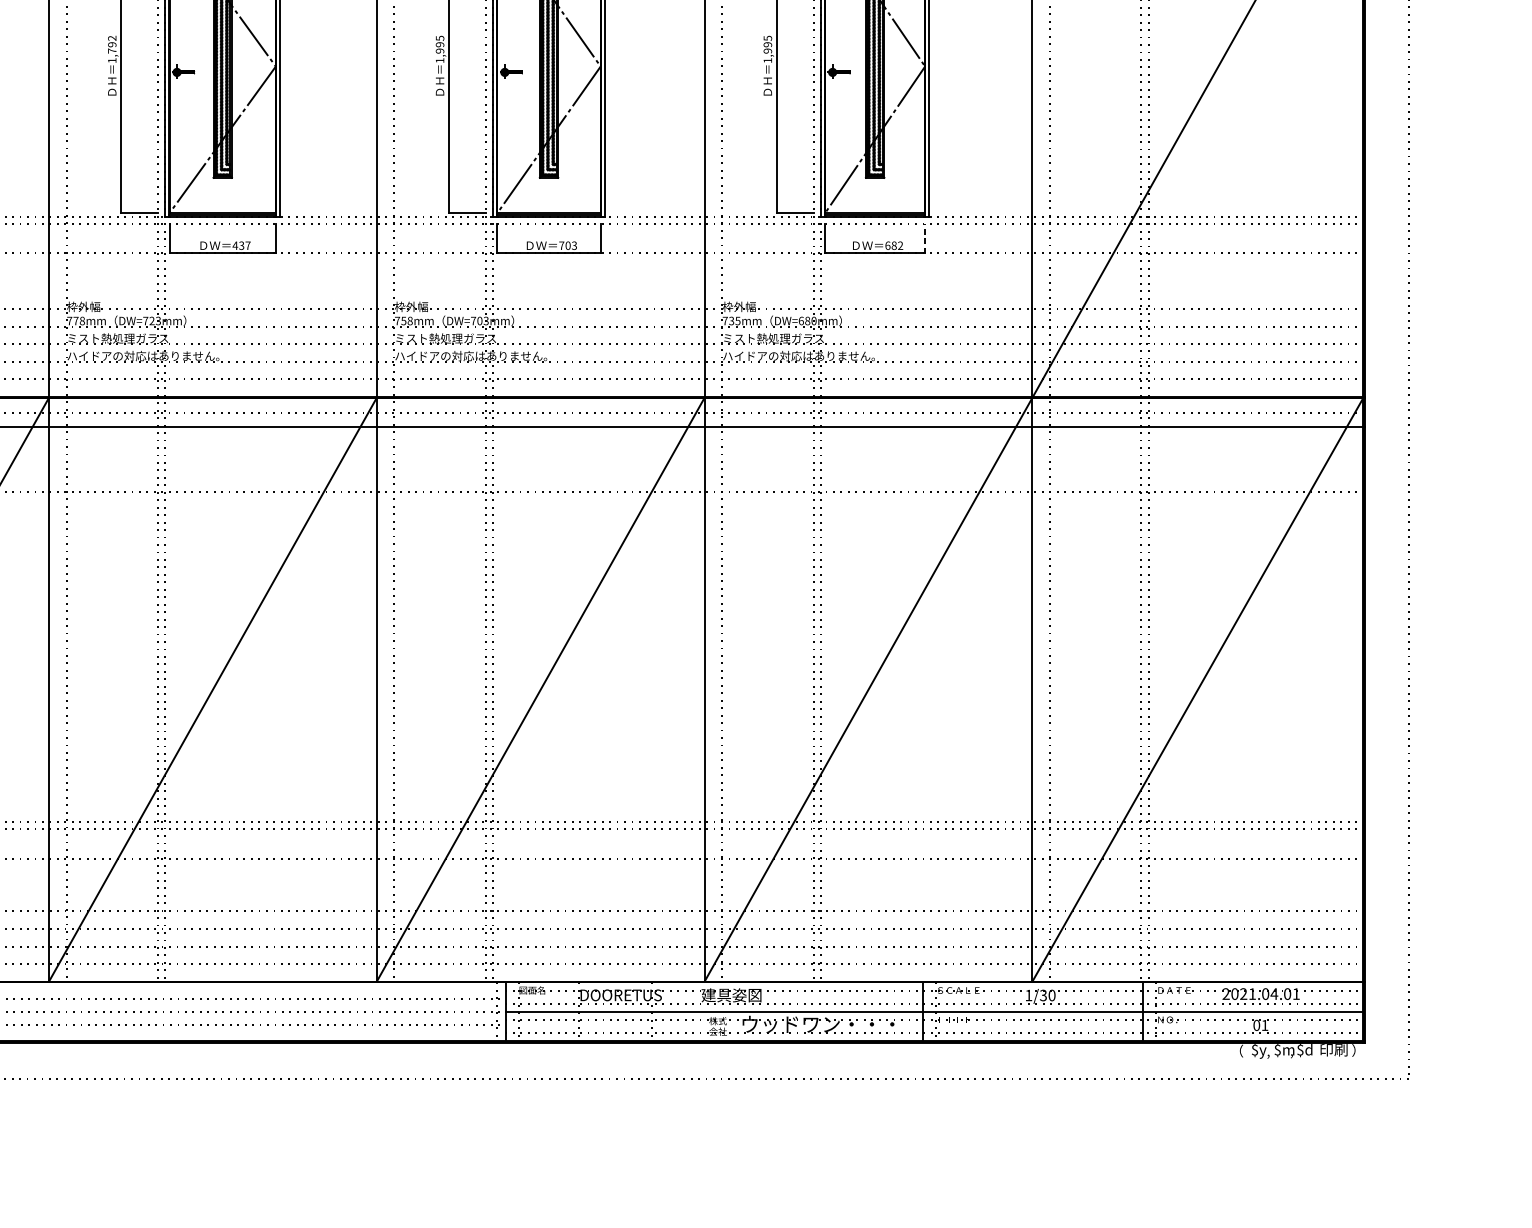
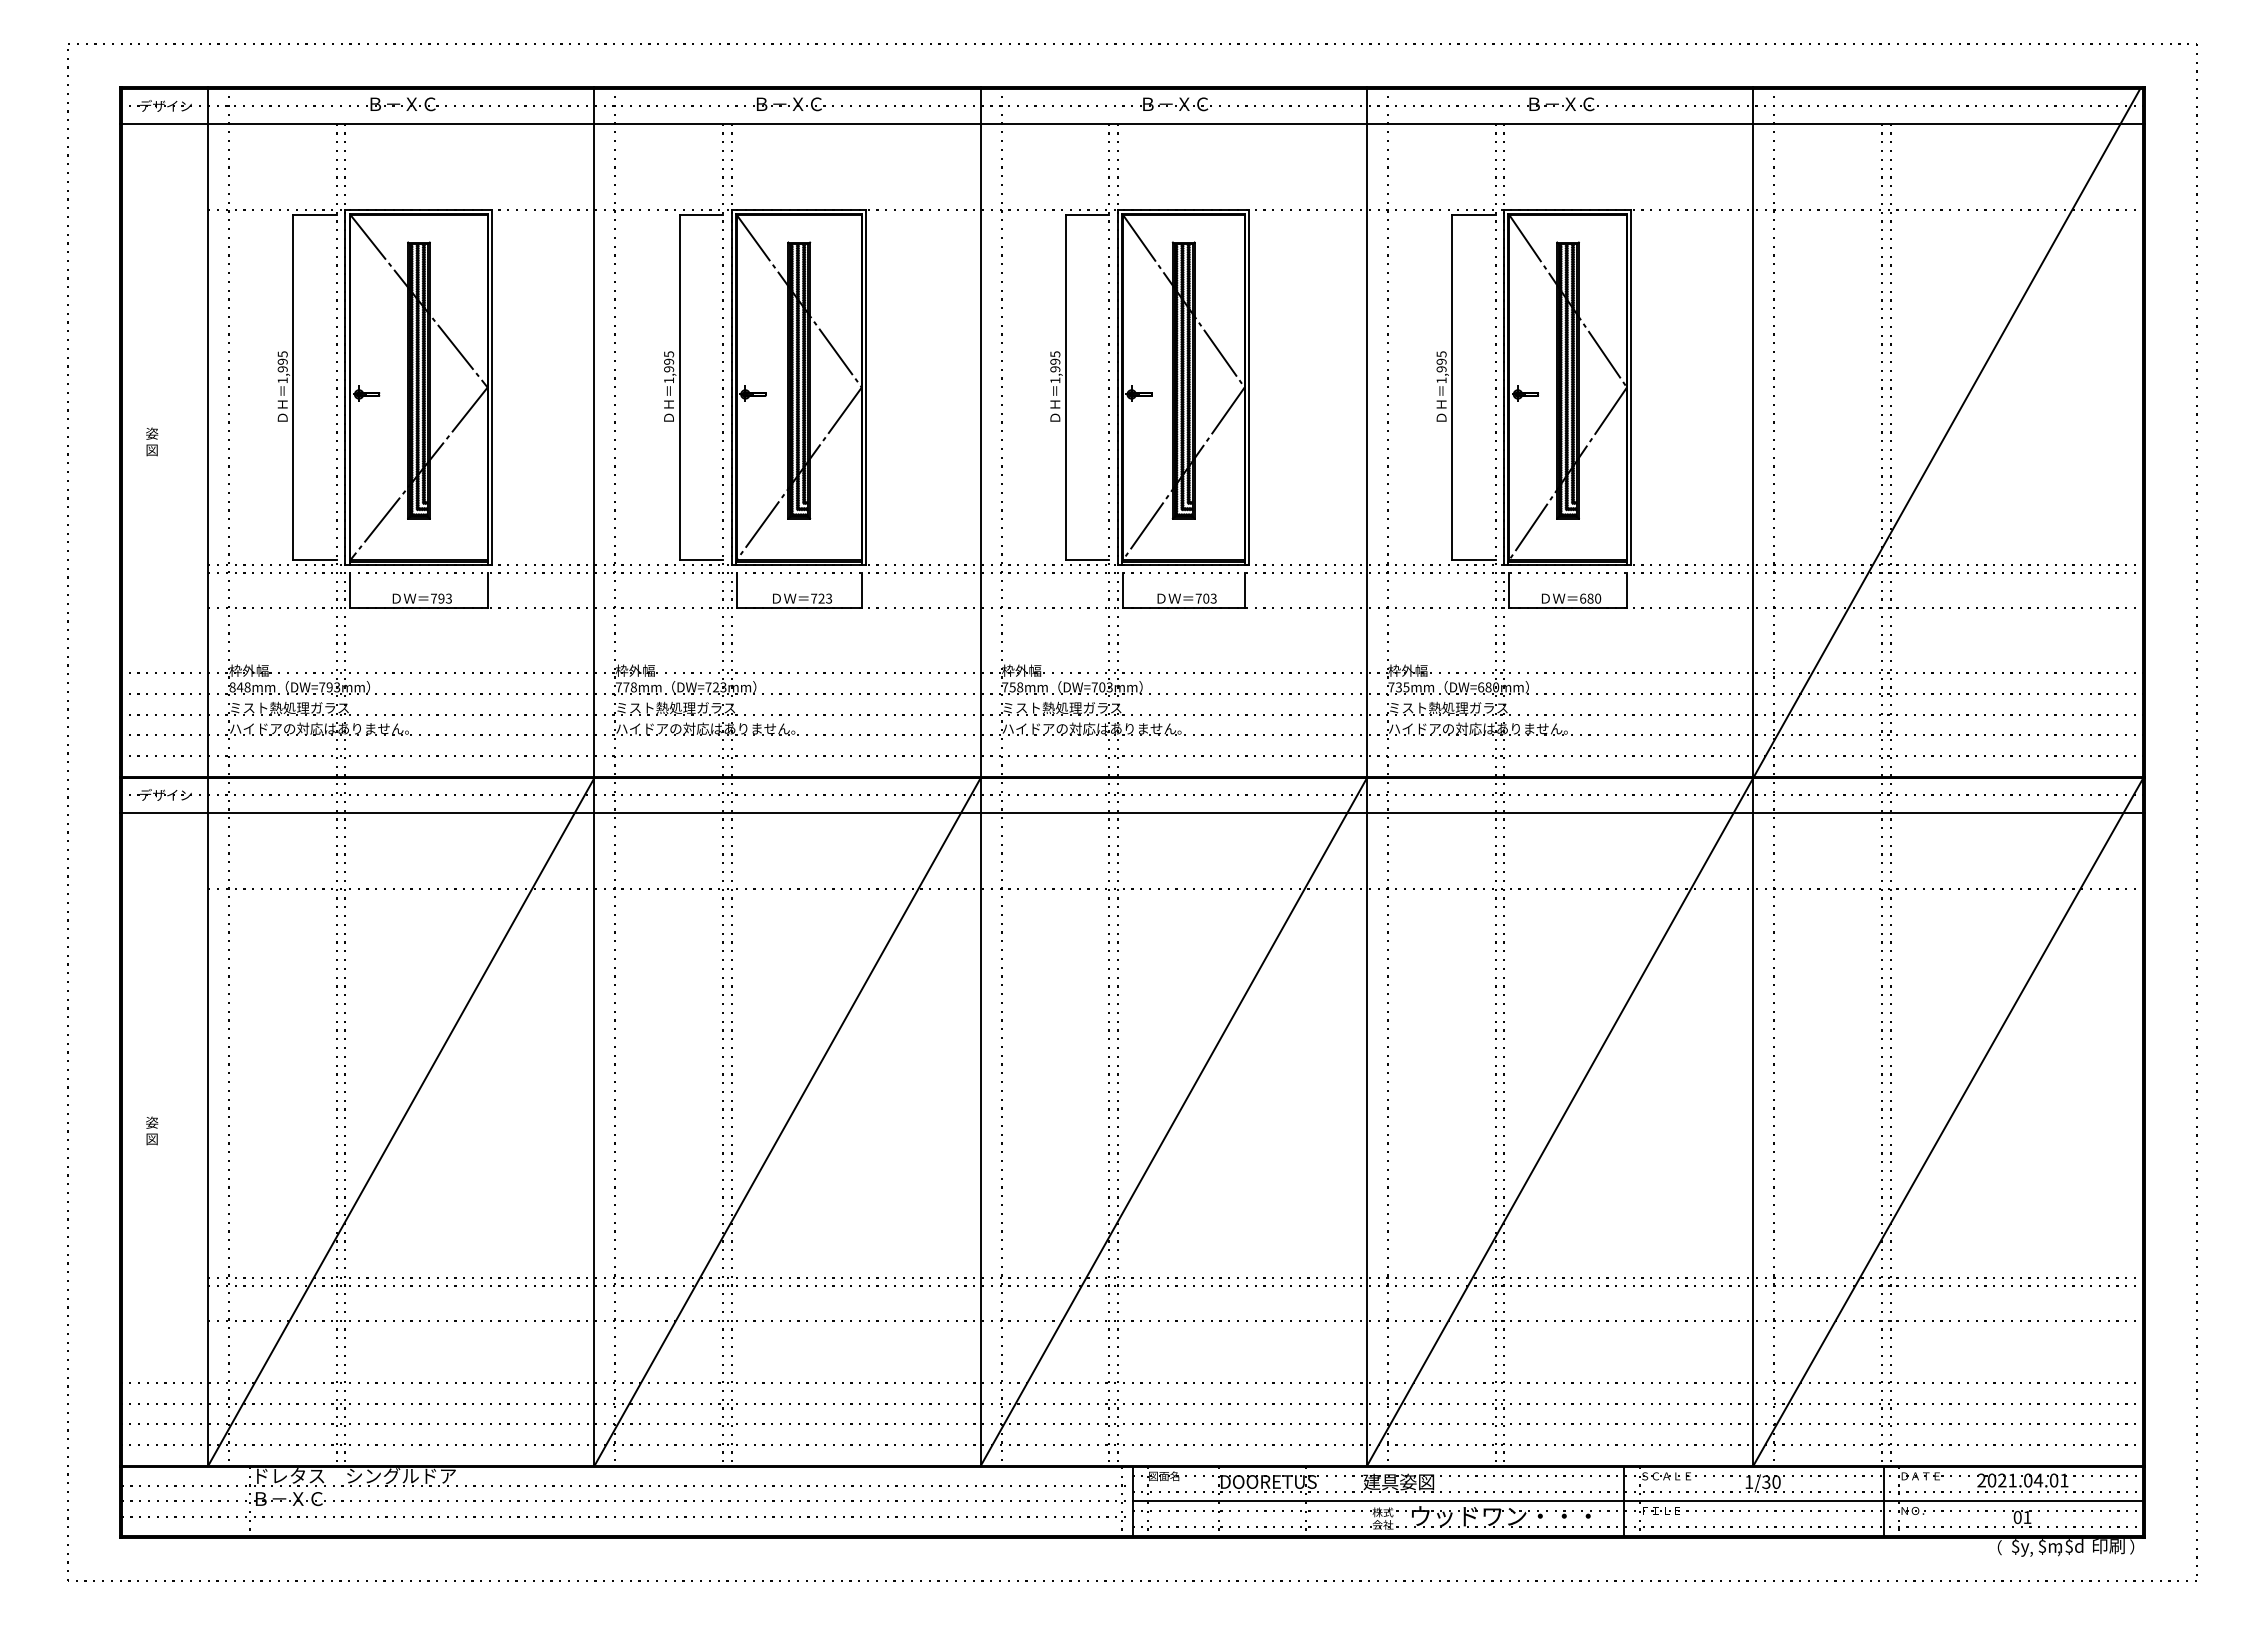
text: (112, 44) -> (669, 361), 1,792 -> 1,995
line: (924, 237) -> (1626, 589), dashed -> solid
text: (241, 245) -> (821, 598), 437 -> 723
text: (900, 245) -> (1598, 598), 682 -> 680

